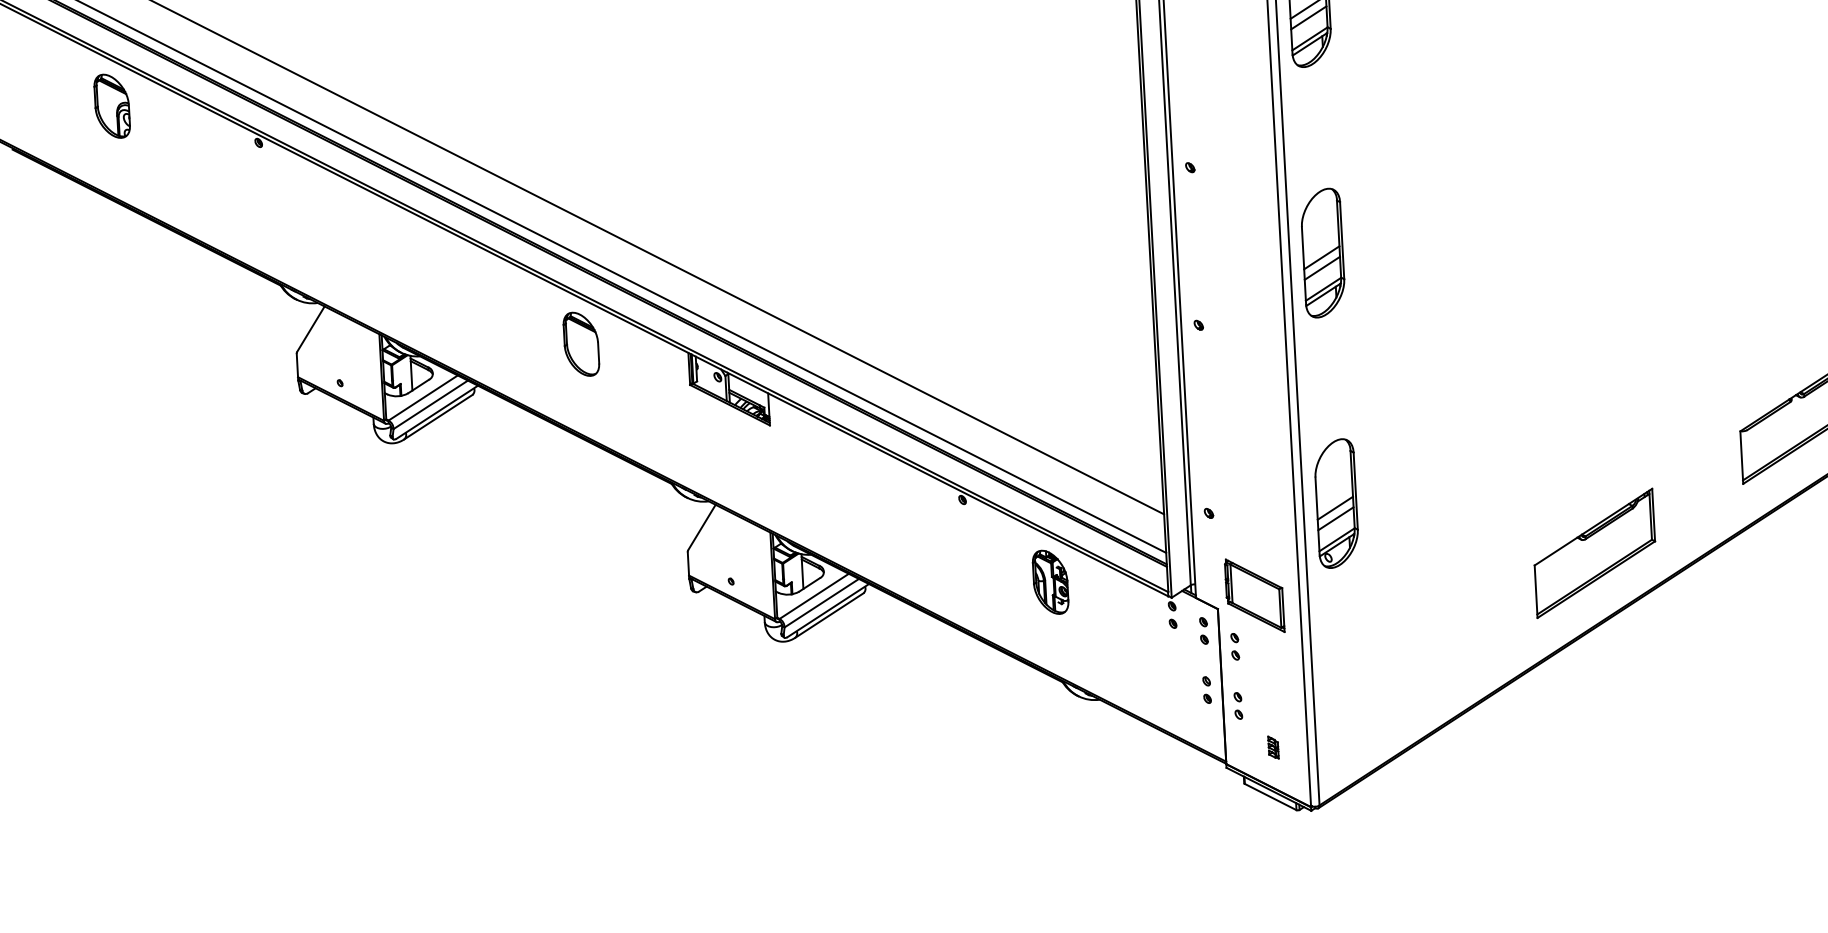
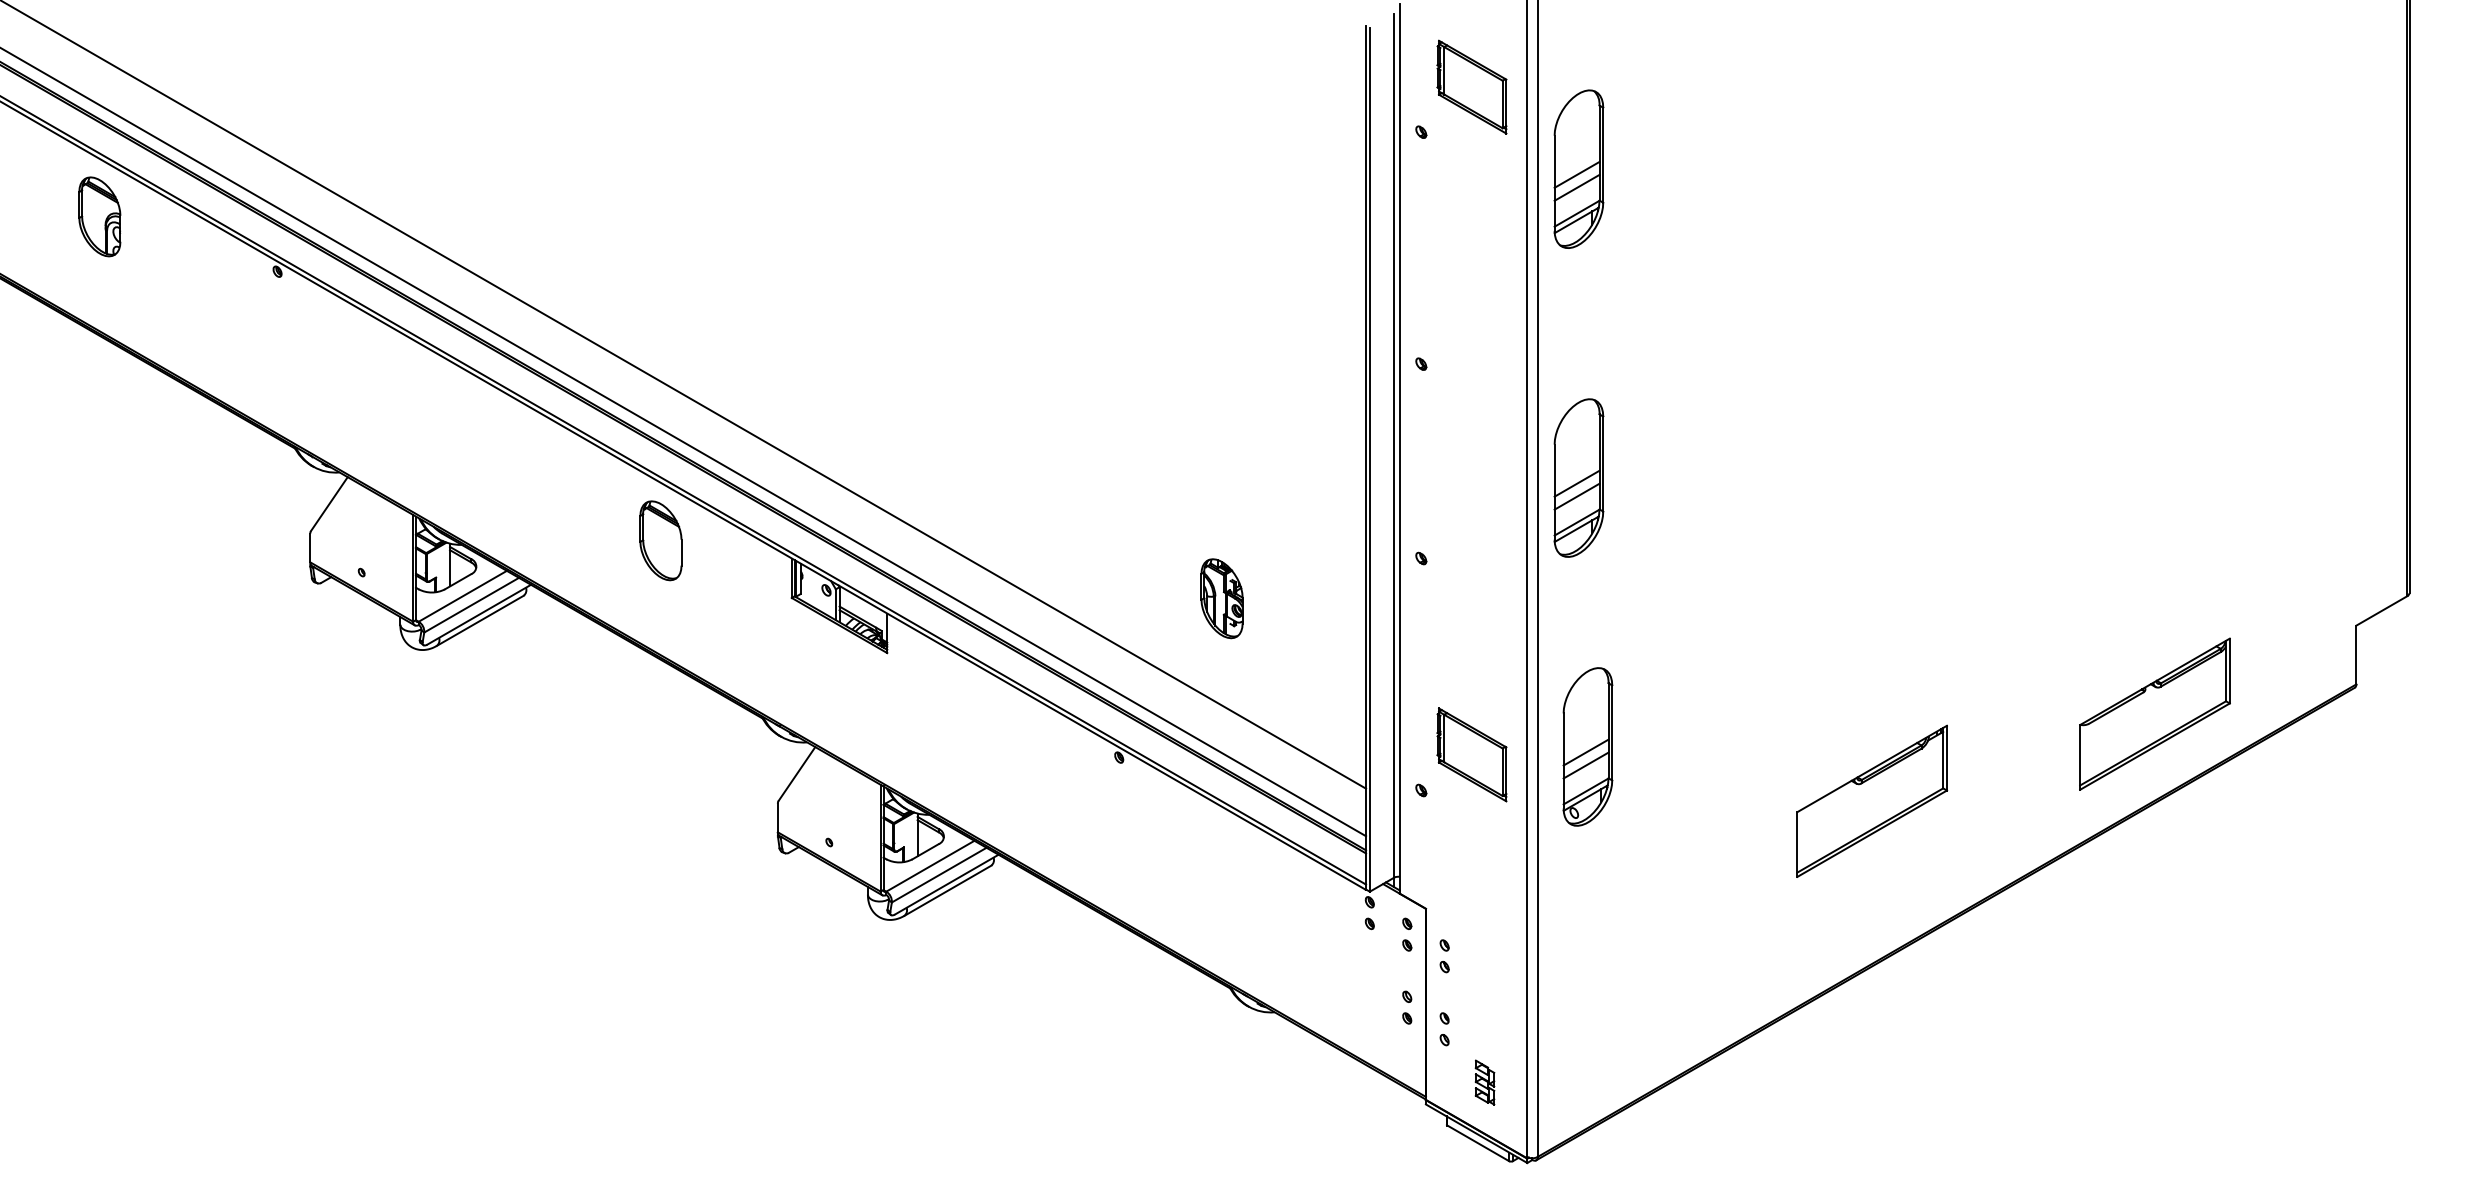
part: (1336, 503) -> (1587, 746), moved
part: (1595, 552) -> (1872, 800), moved
part: (1050, 582) -> (1221, 598), moved
part: (1254, 595) -> (1471, 754), moved
part: (1273, 747) -> (1484, 1082), size x1.6

